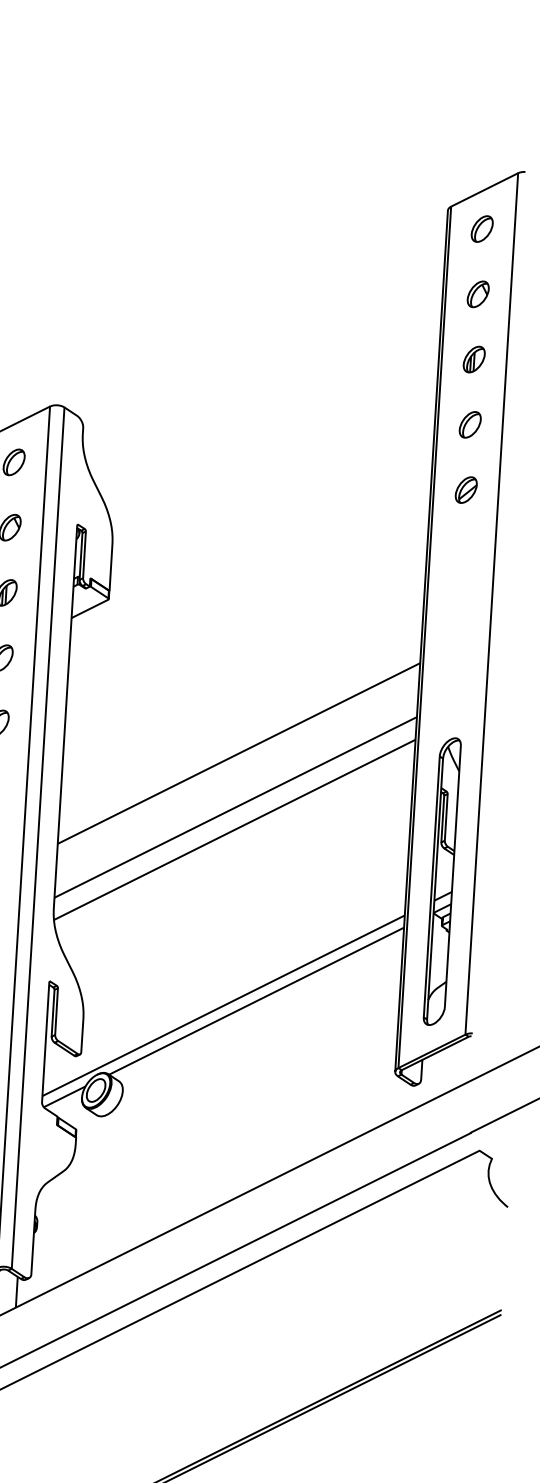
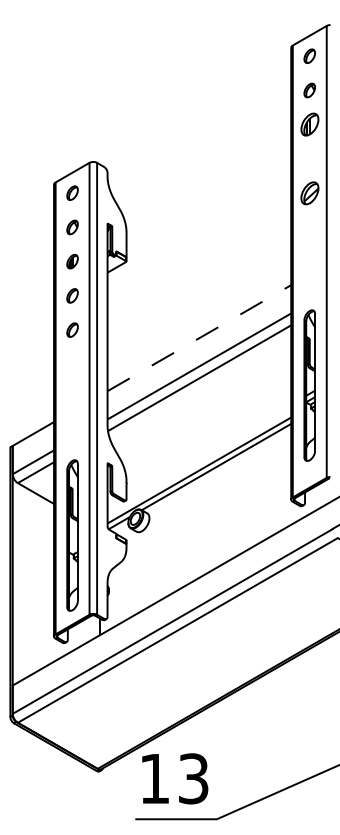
part: (473, 359) -> (309, 124), size x1.6
part: (469, 423) -> (309, 158), removed
part: (465, 488) -> (309, 192), size x1.6
line: (239, 752) -> (199, 337), solid -> dashed
part: (441, 881) -> (309, 385), moved

